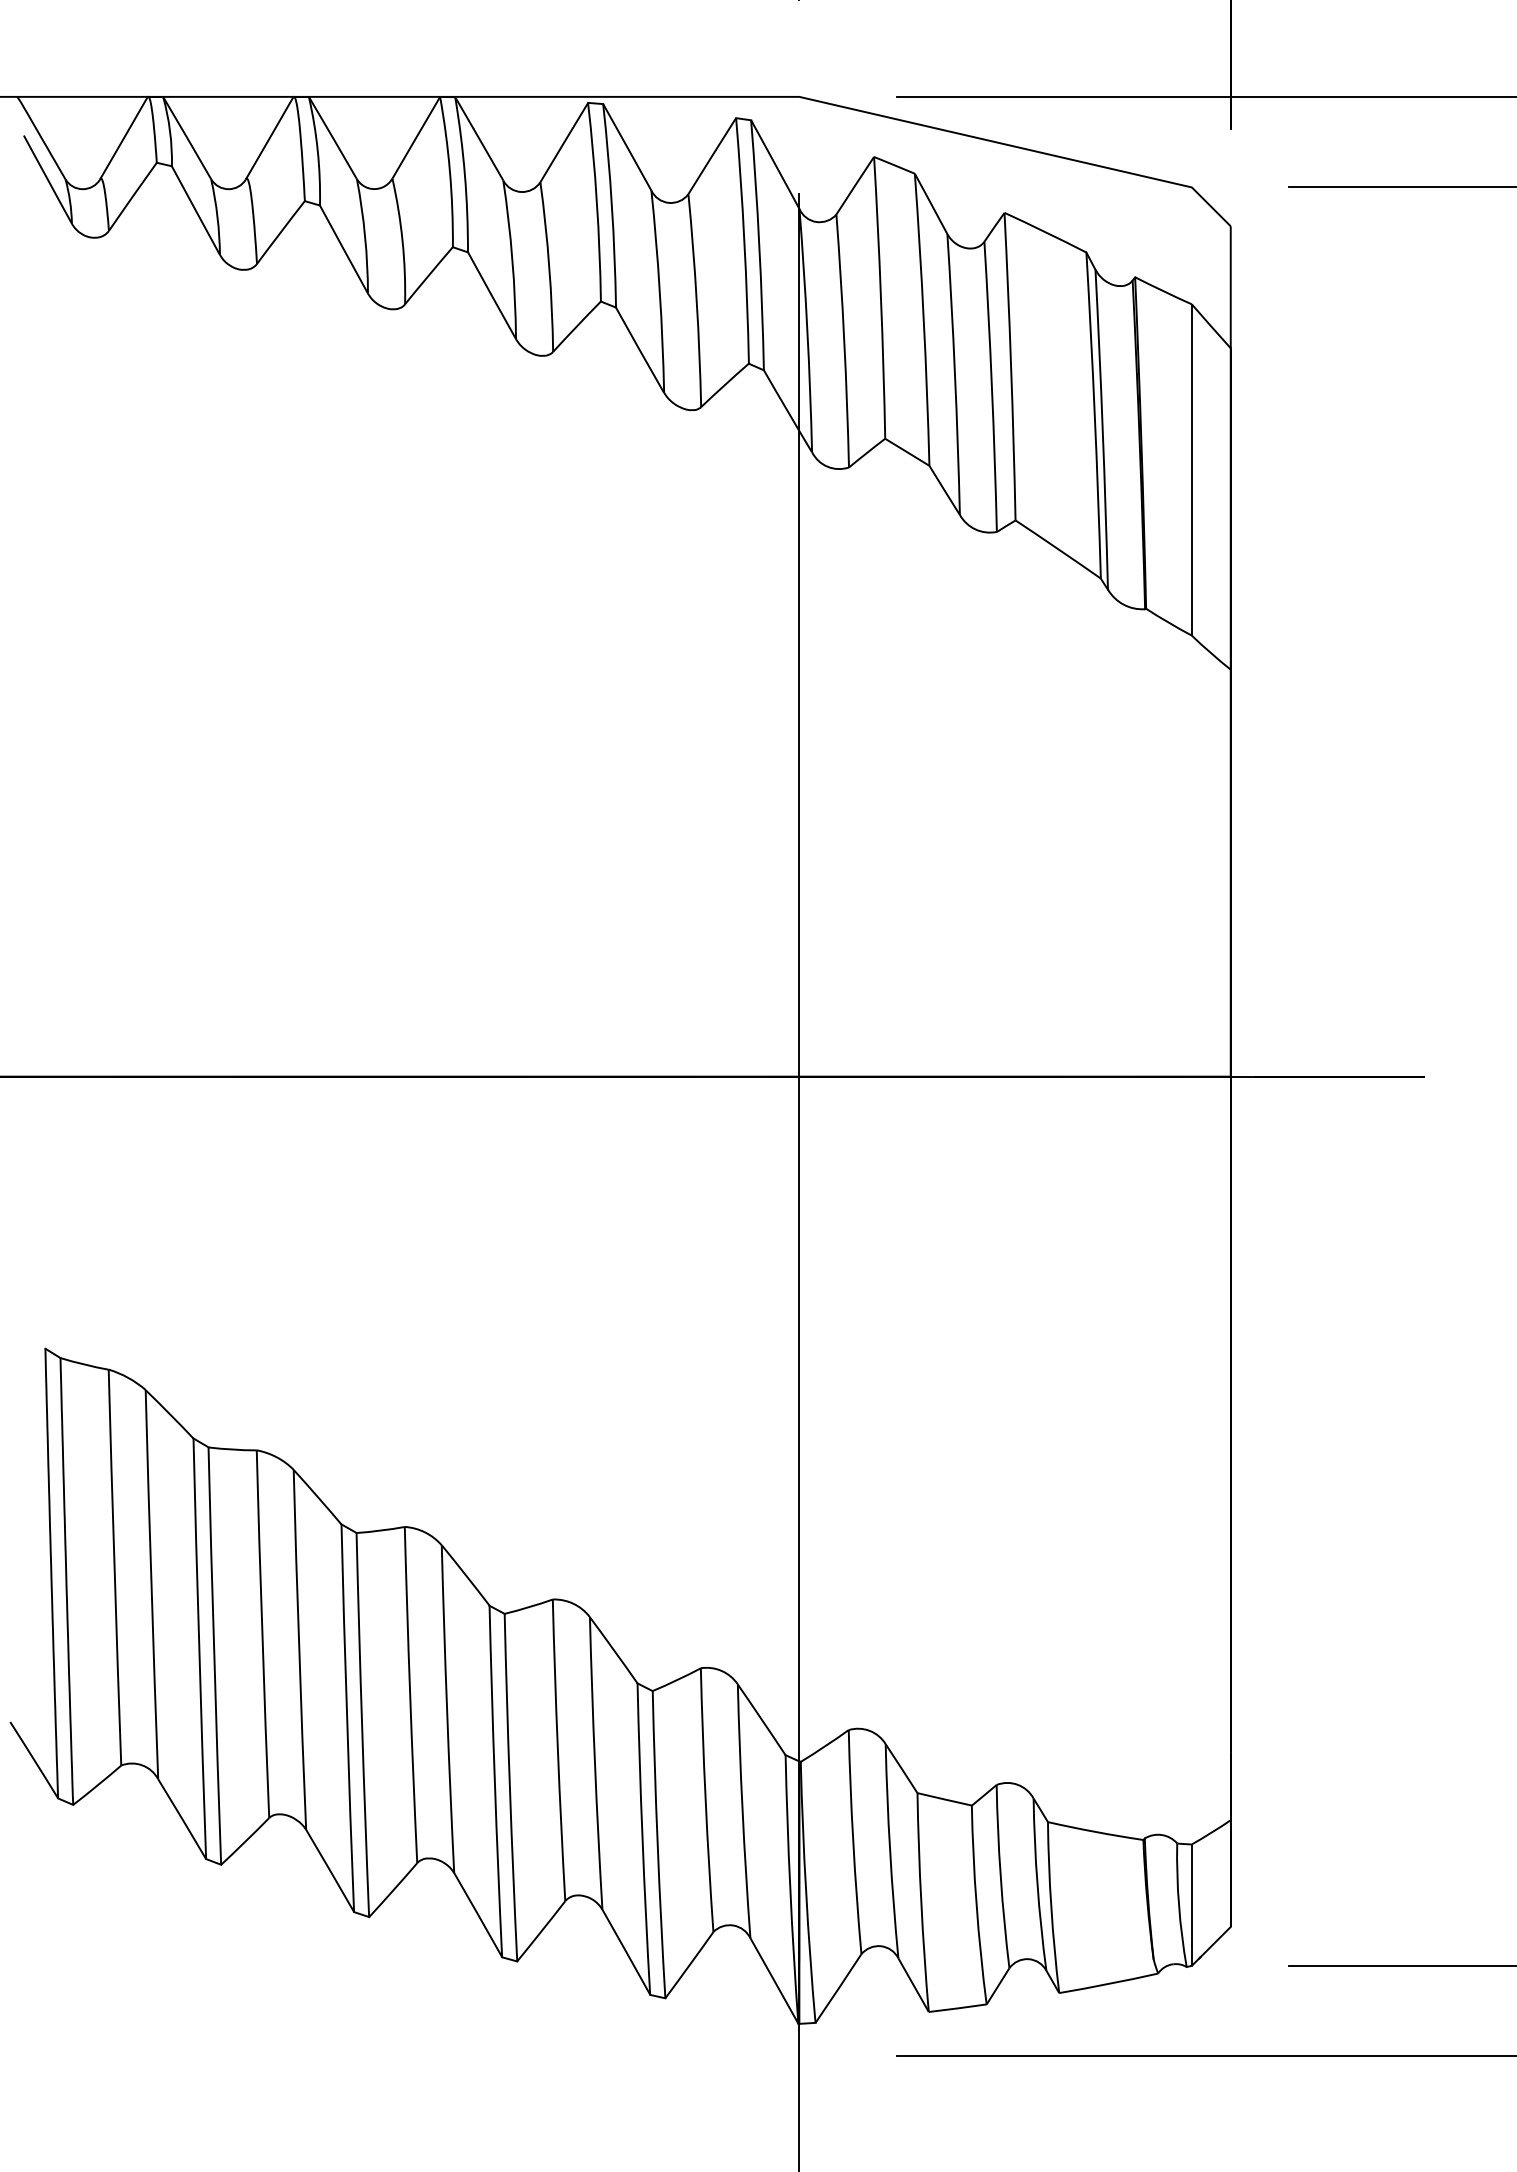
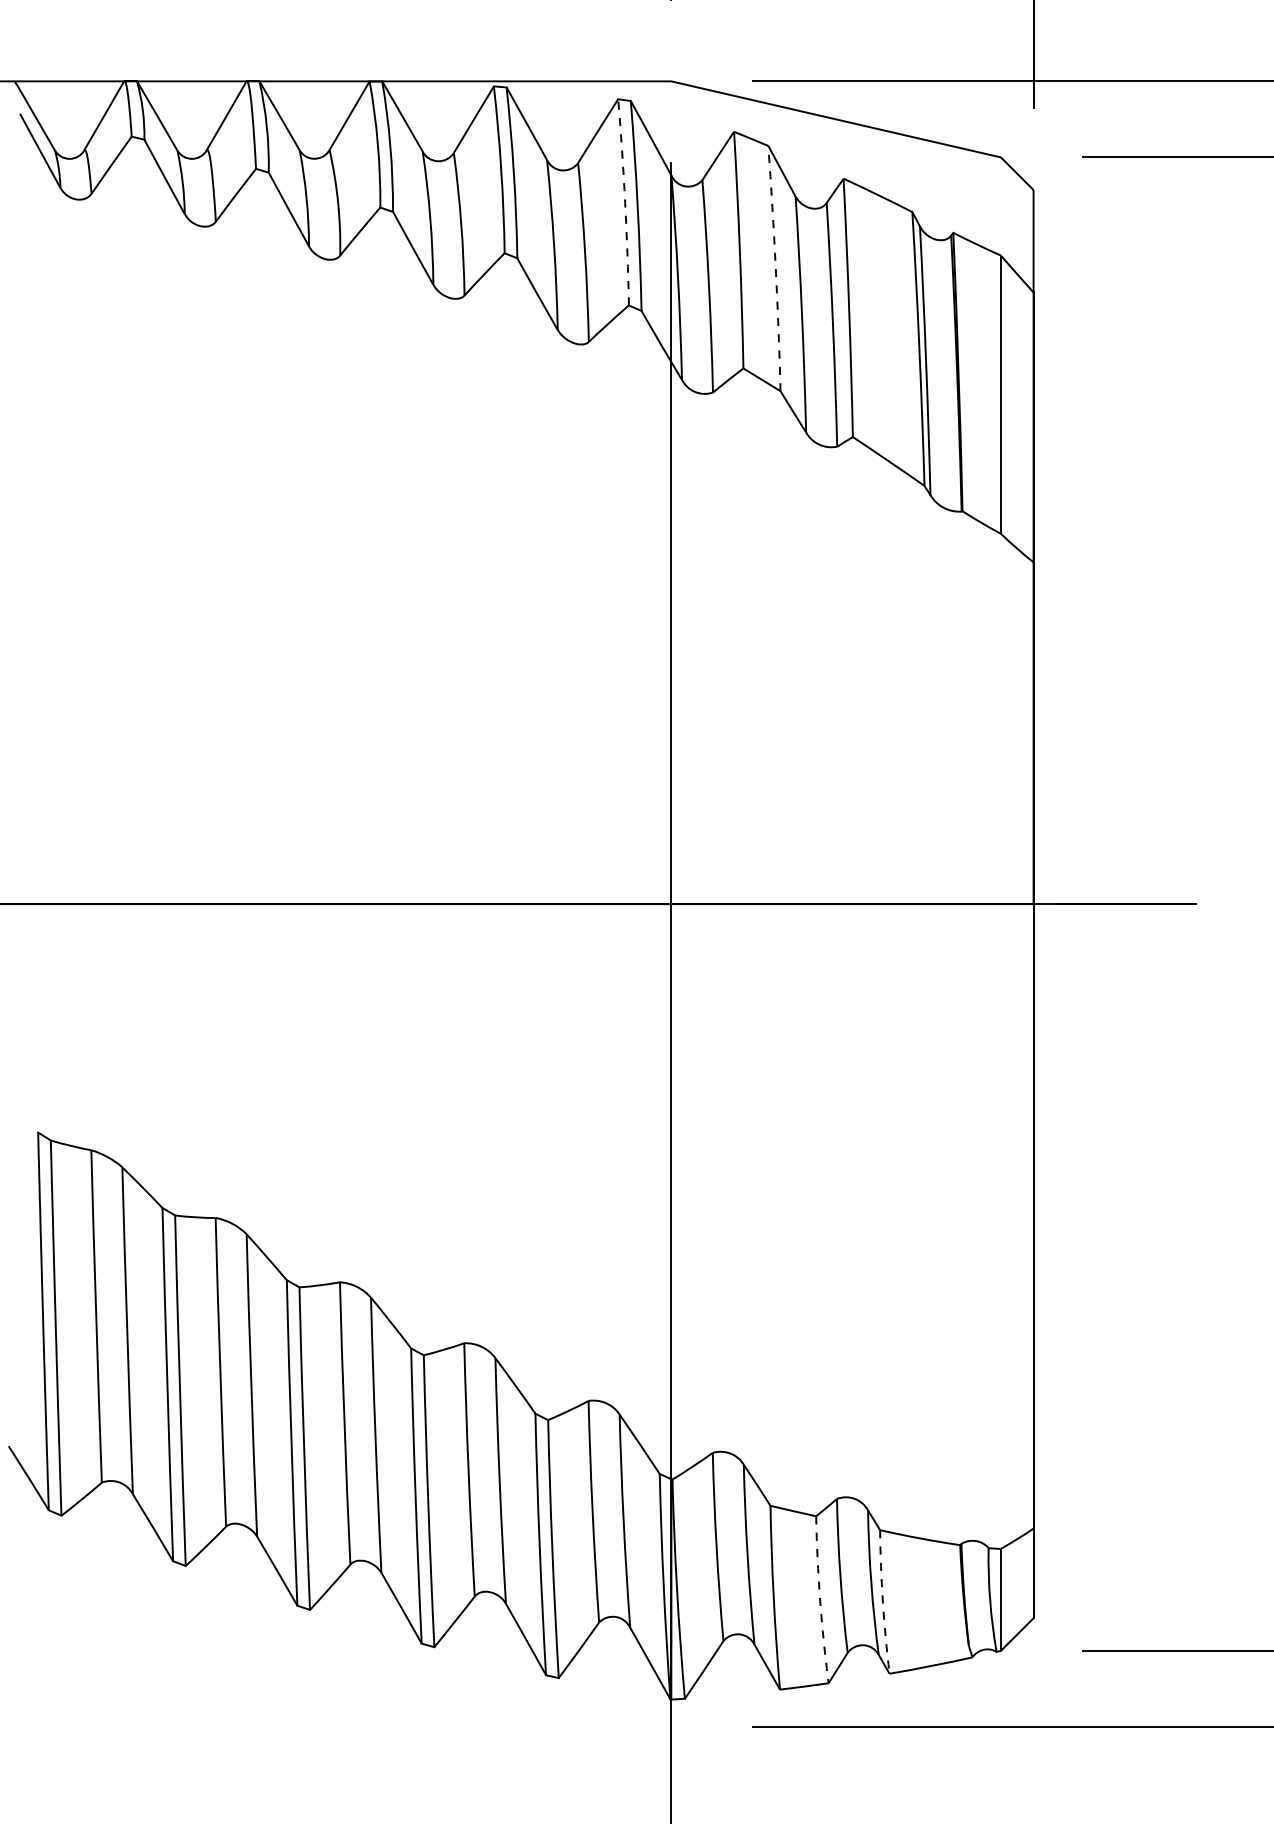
arc: (744, 241) -> (625, 202), solid -> dashed
arc: (923, 319) -> (775, 268), solid -> dashed
arc: (977, 1904) -> (820, 1599), solid -> dashed
arc: (1050, 1908) -> (882, 1602), solid -> dashed

